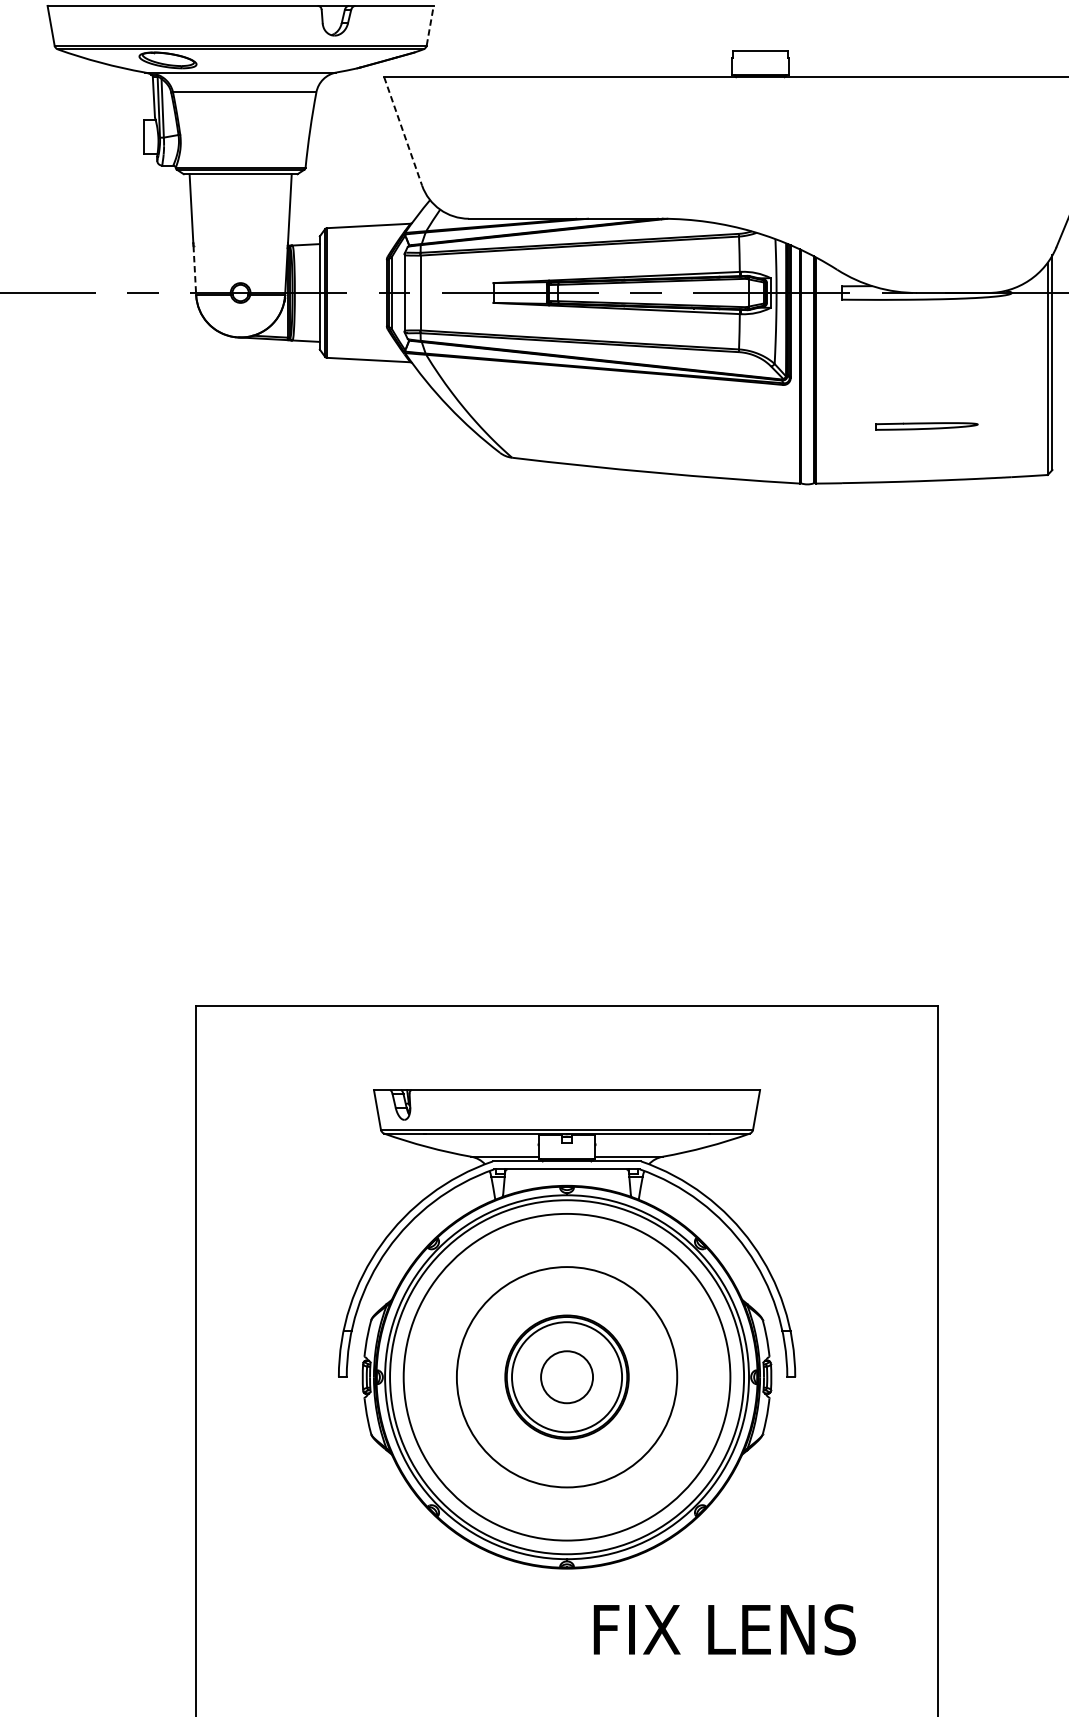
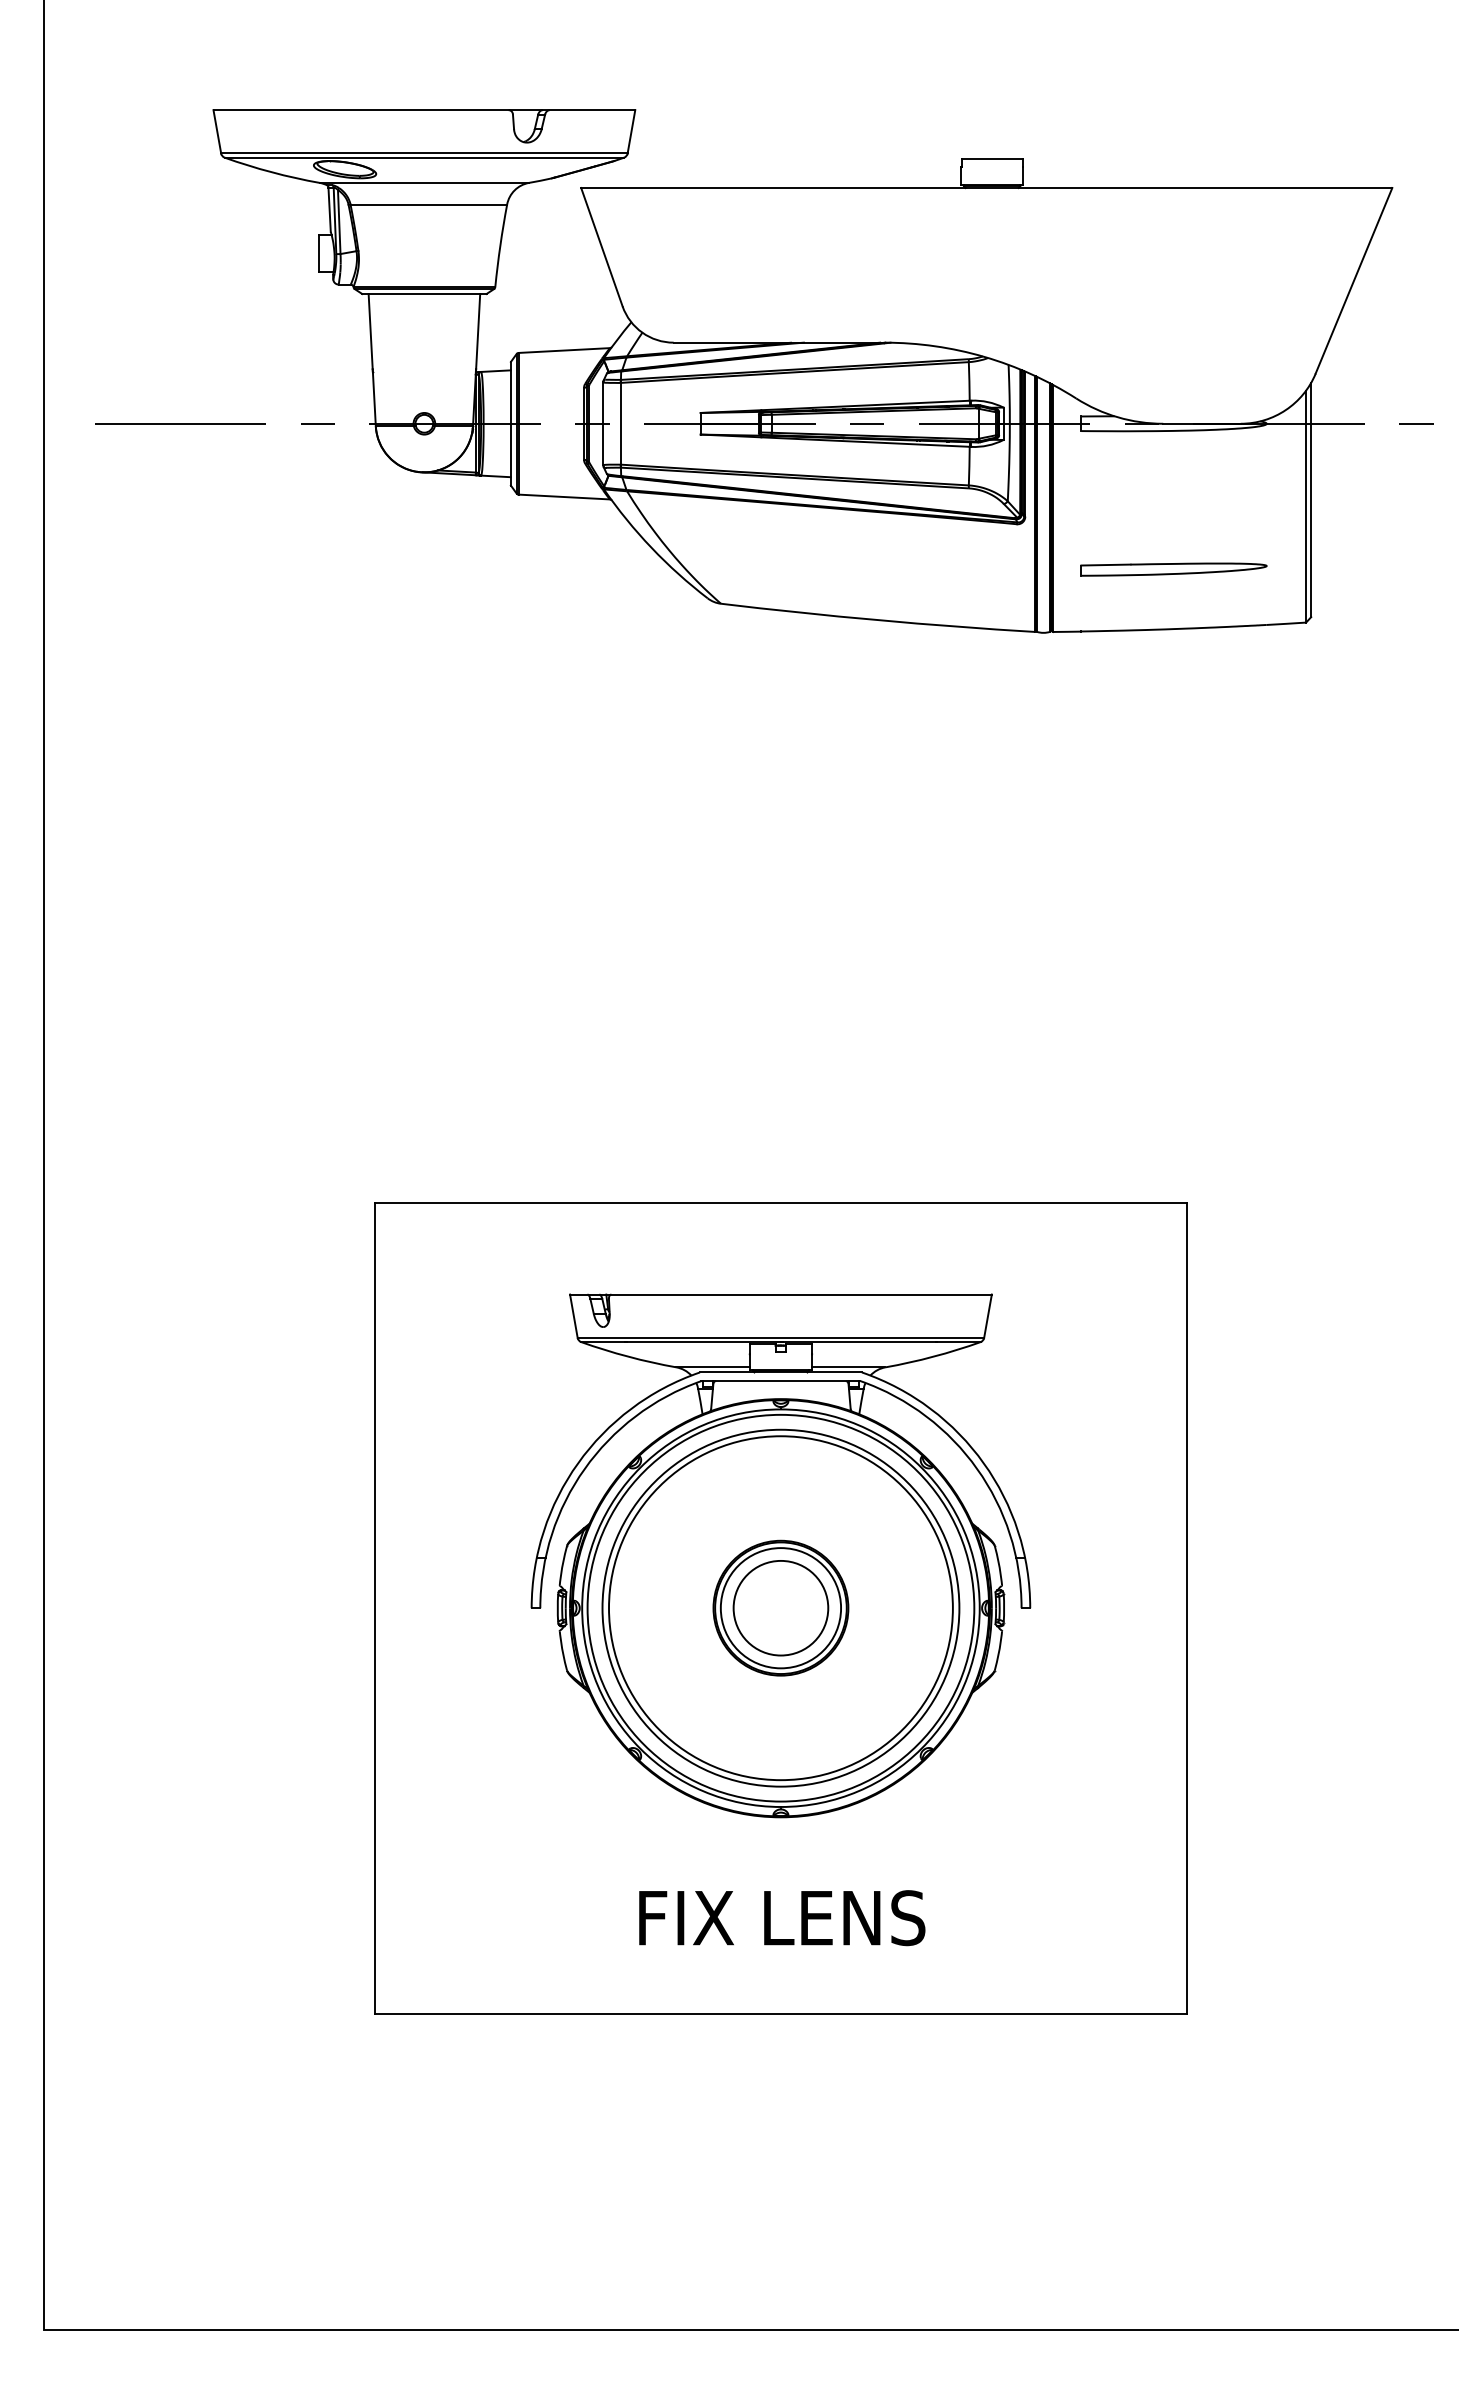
line: (430, 25) -> (631, 131), dashed -> solid
line: (402, 131) -> (601, 247), dashed -> solid
line: (194, 270) -> (374, 399), dashed -> solid
part: (926, 426) -> (1173, 569), size x1.67
circle: (566, 1376) -> (780, 1607), size x1.67
circle: (566, 1377) -> (780, 1608), size x1.43
text: (724, 1630) -> (782, 1918), moved

